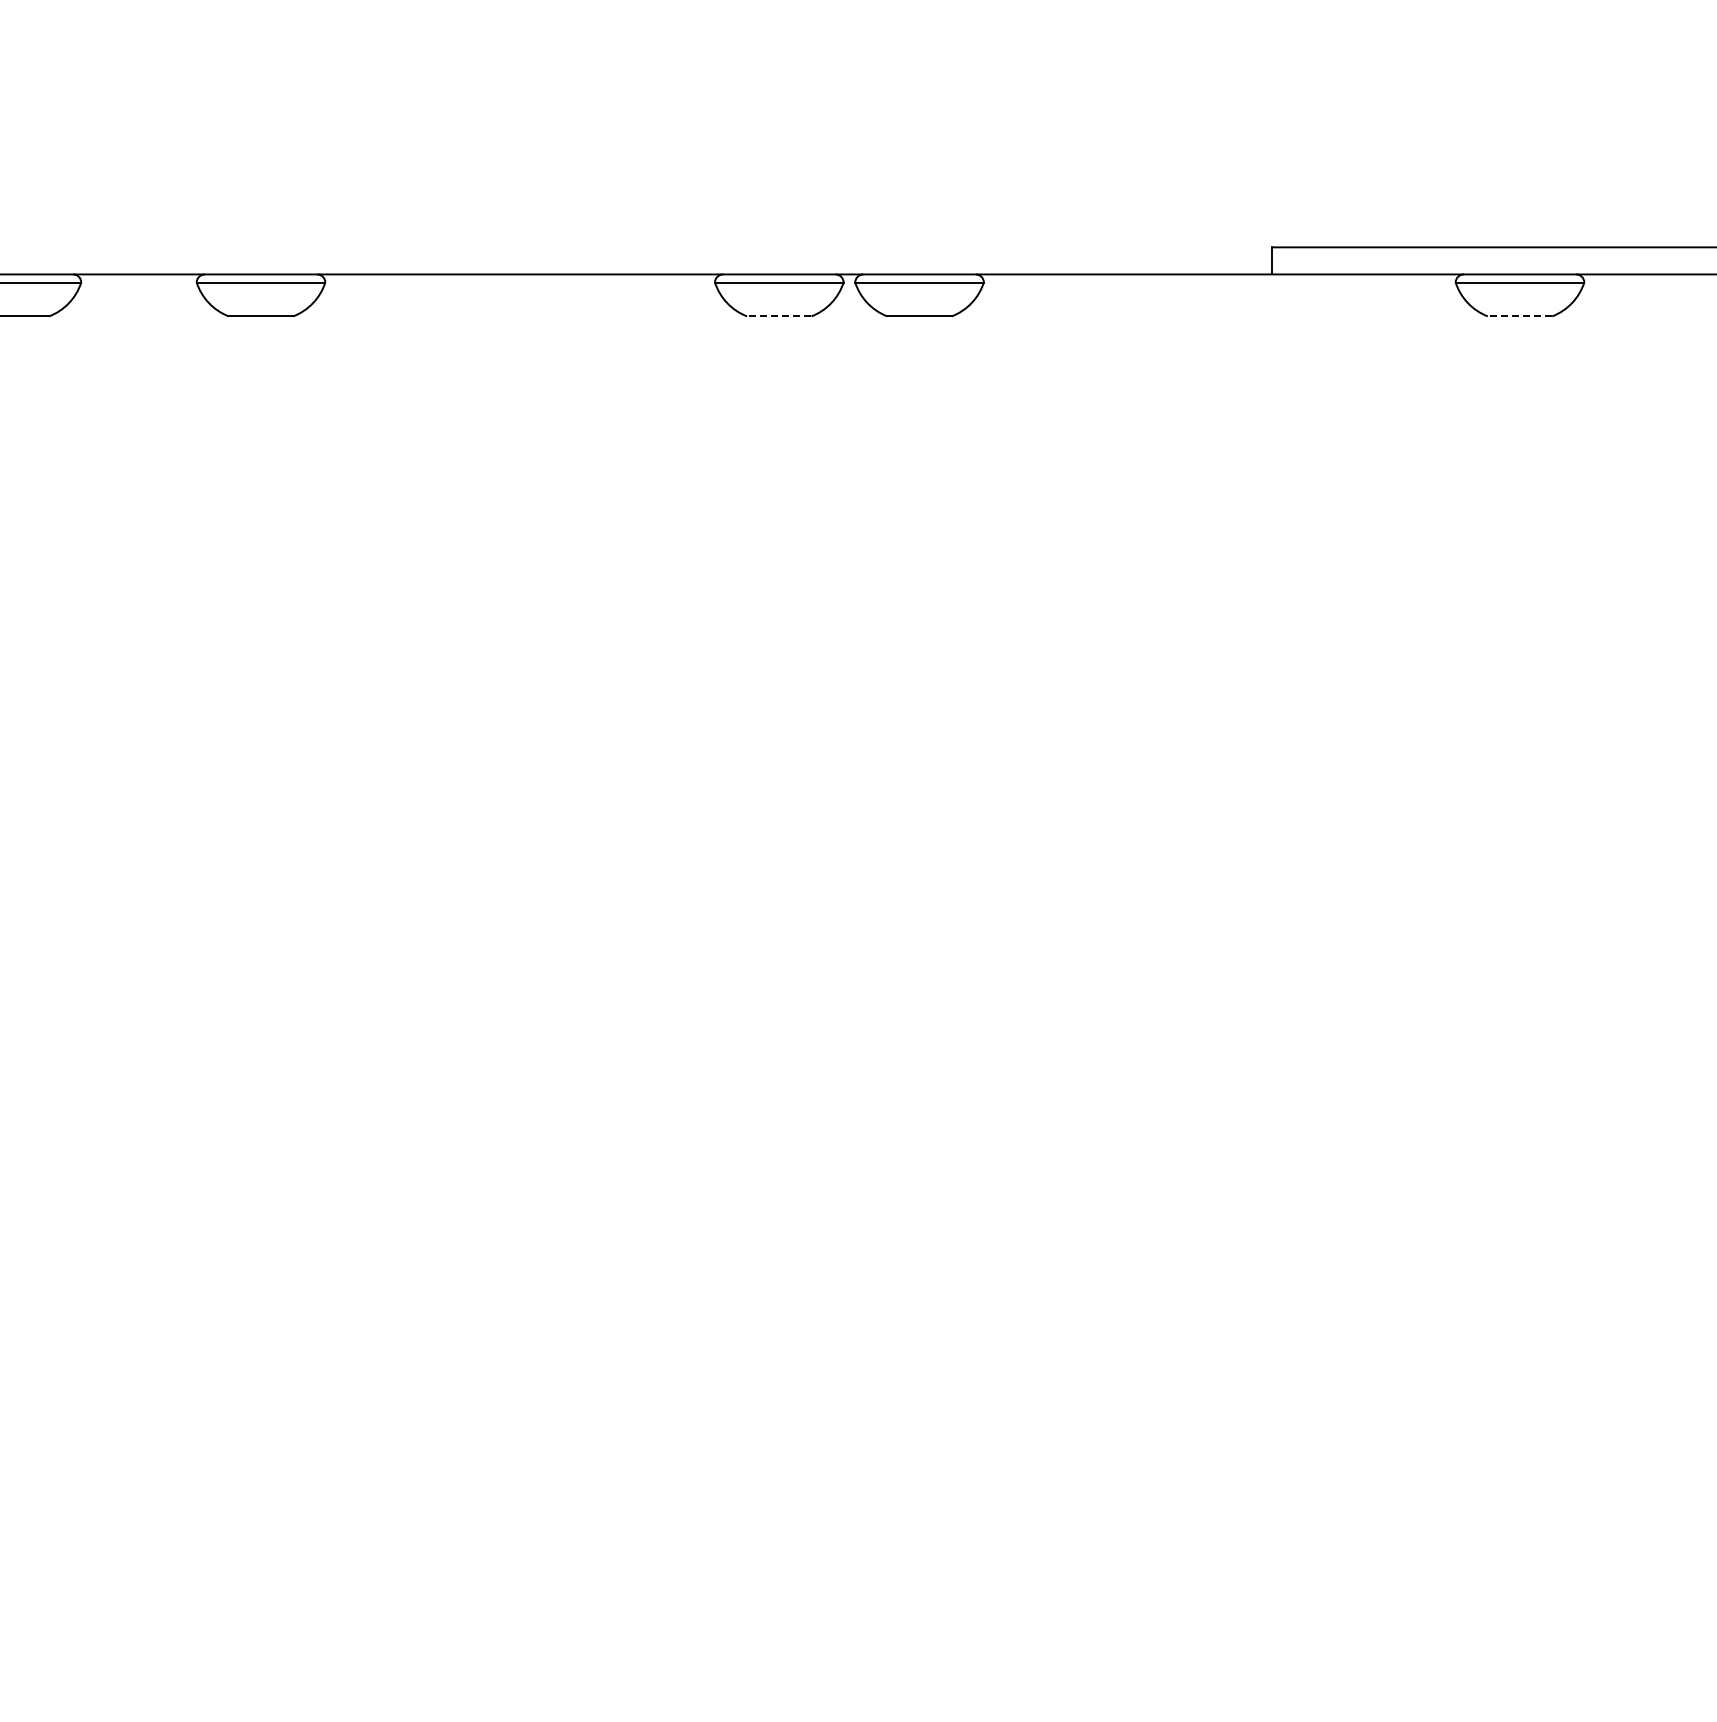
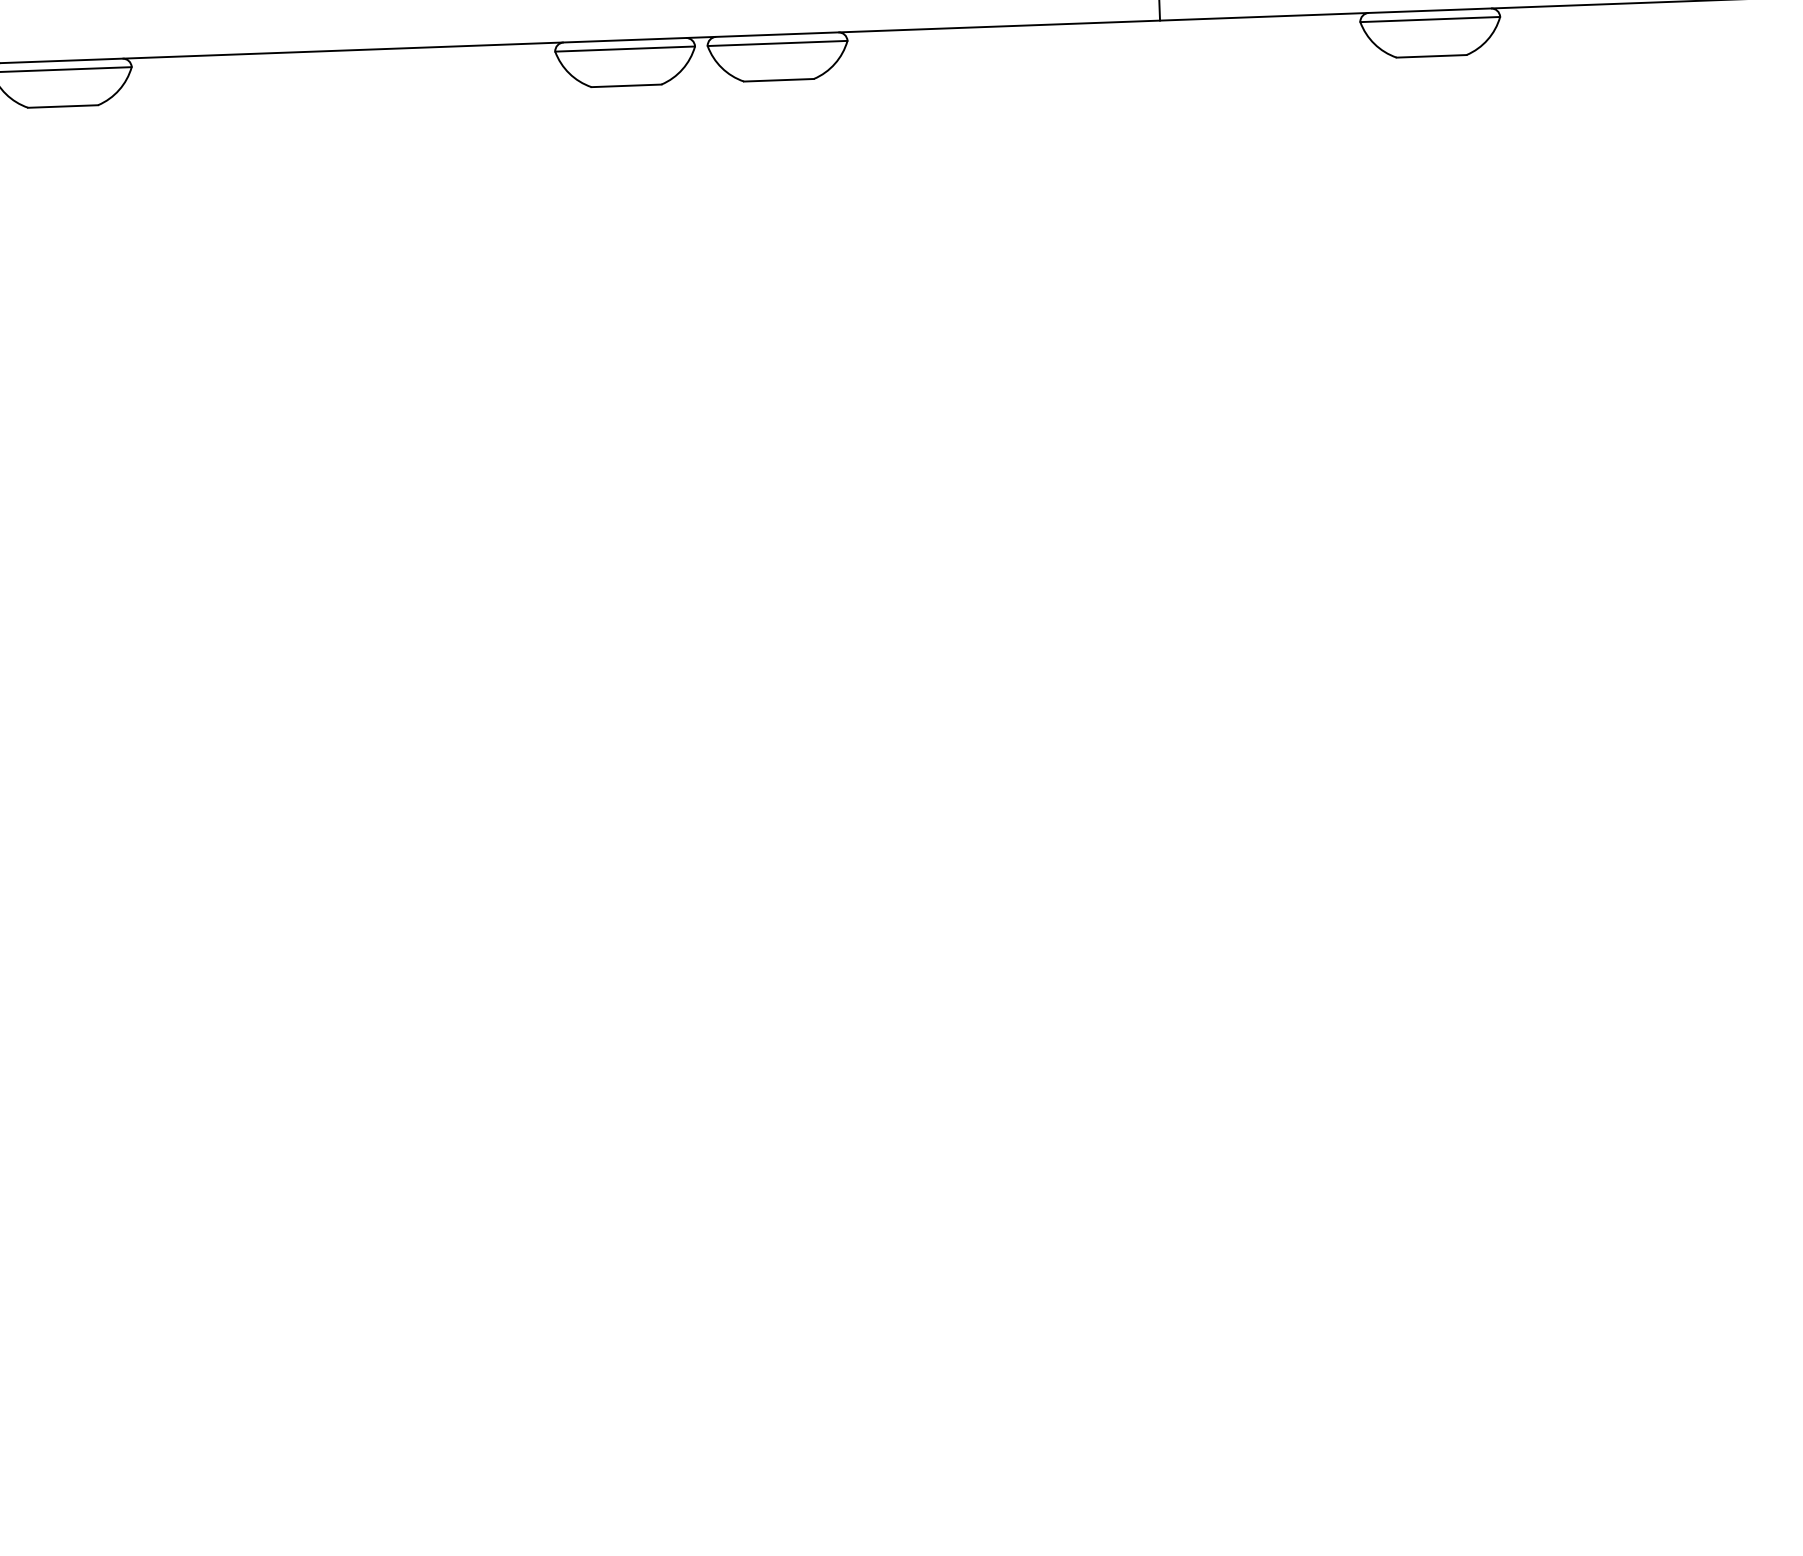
line: (778, 316) -> (625, 85), dashed -> solid
line: (1519, 316) -> (1431, 56), dashed -> solid

